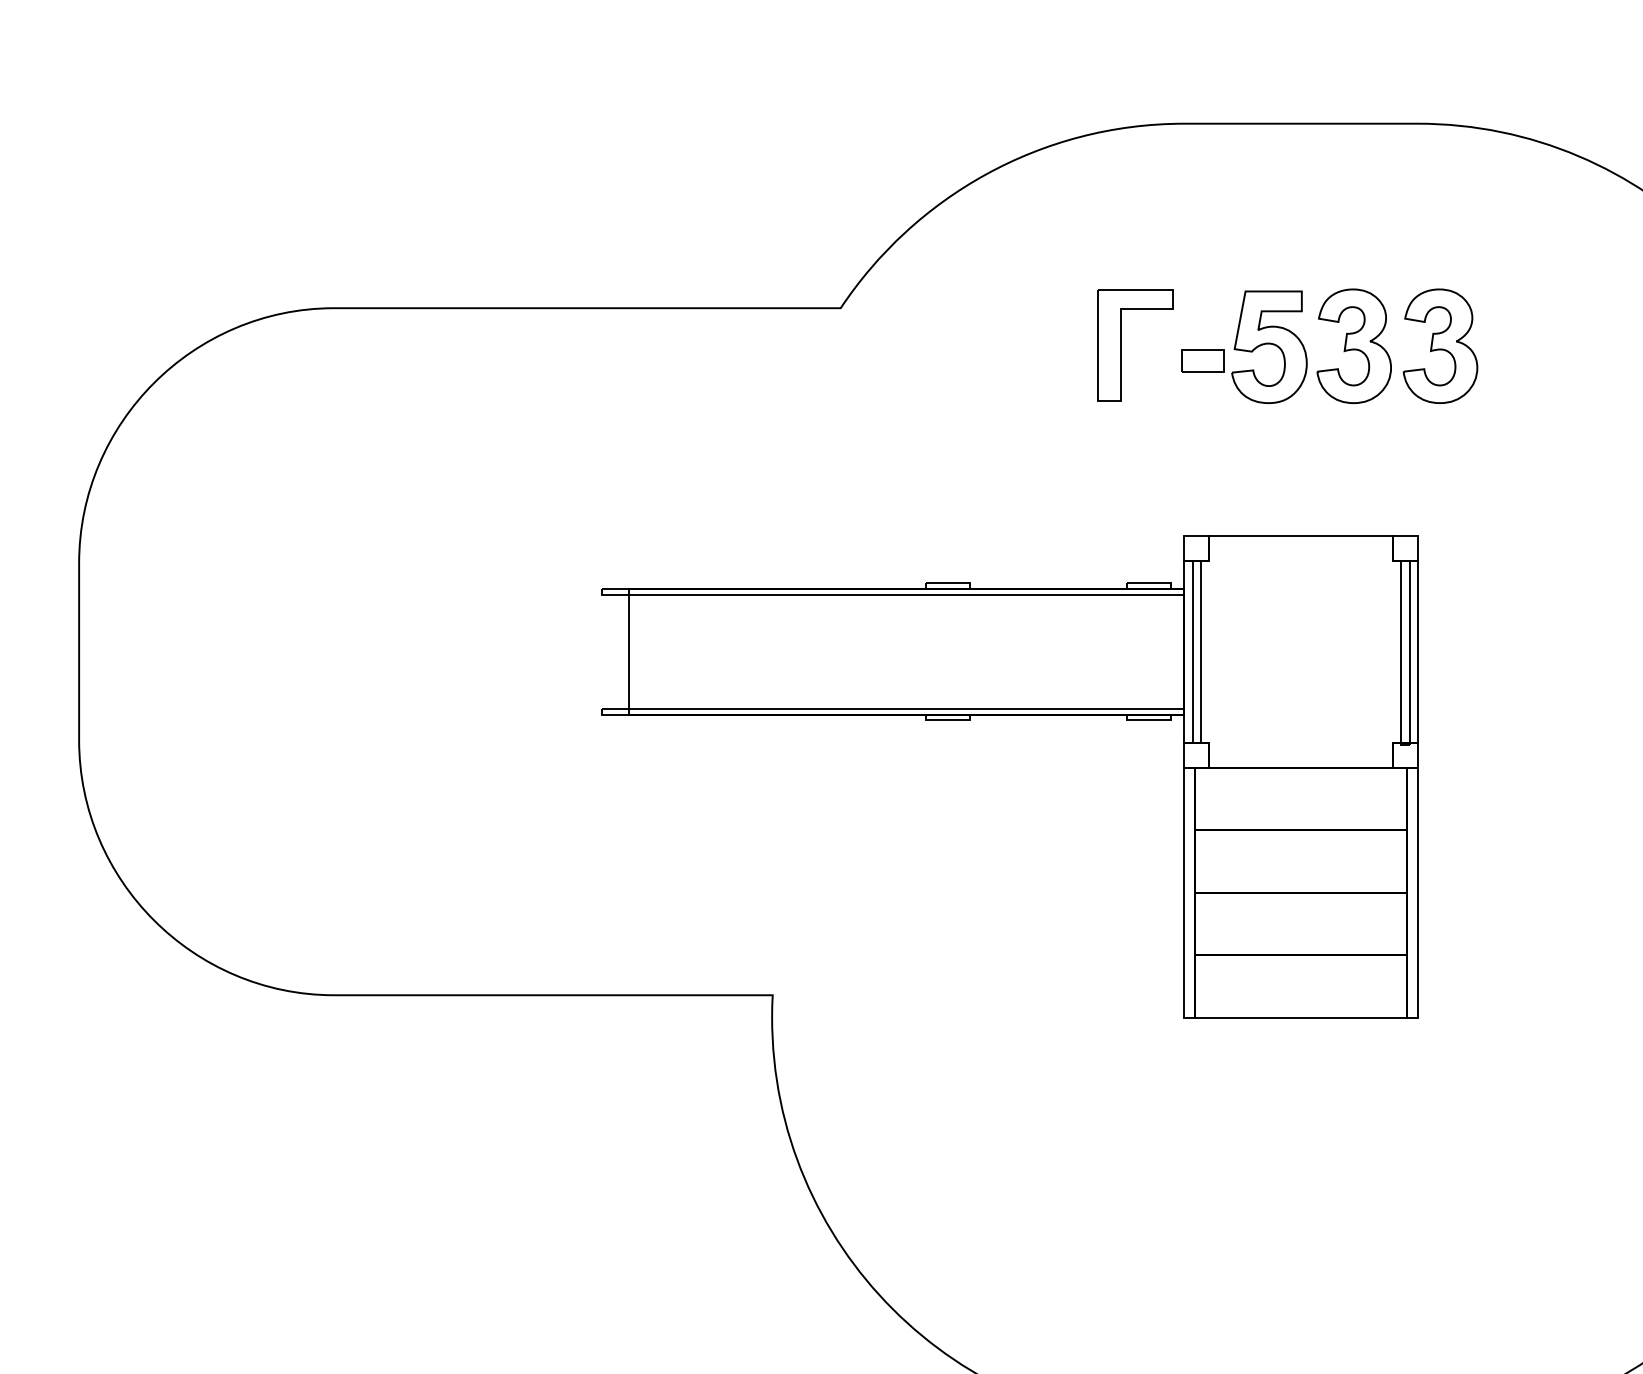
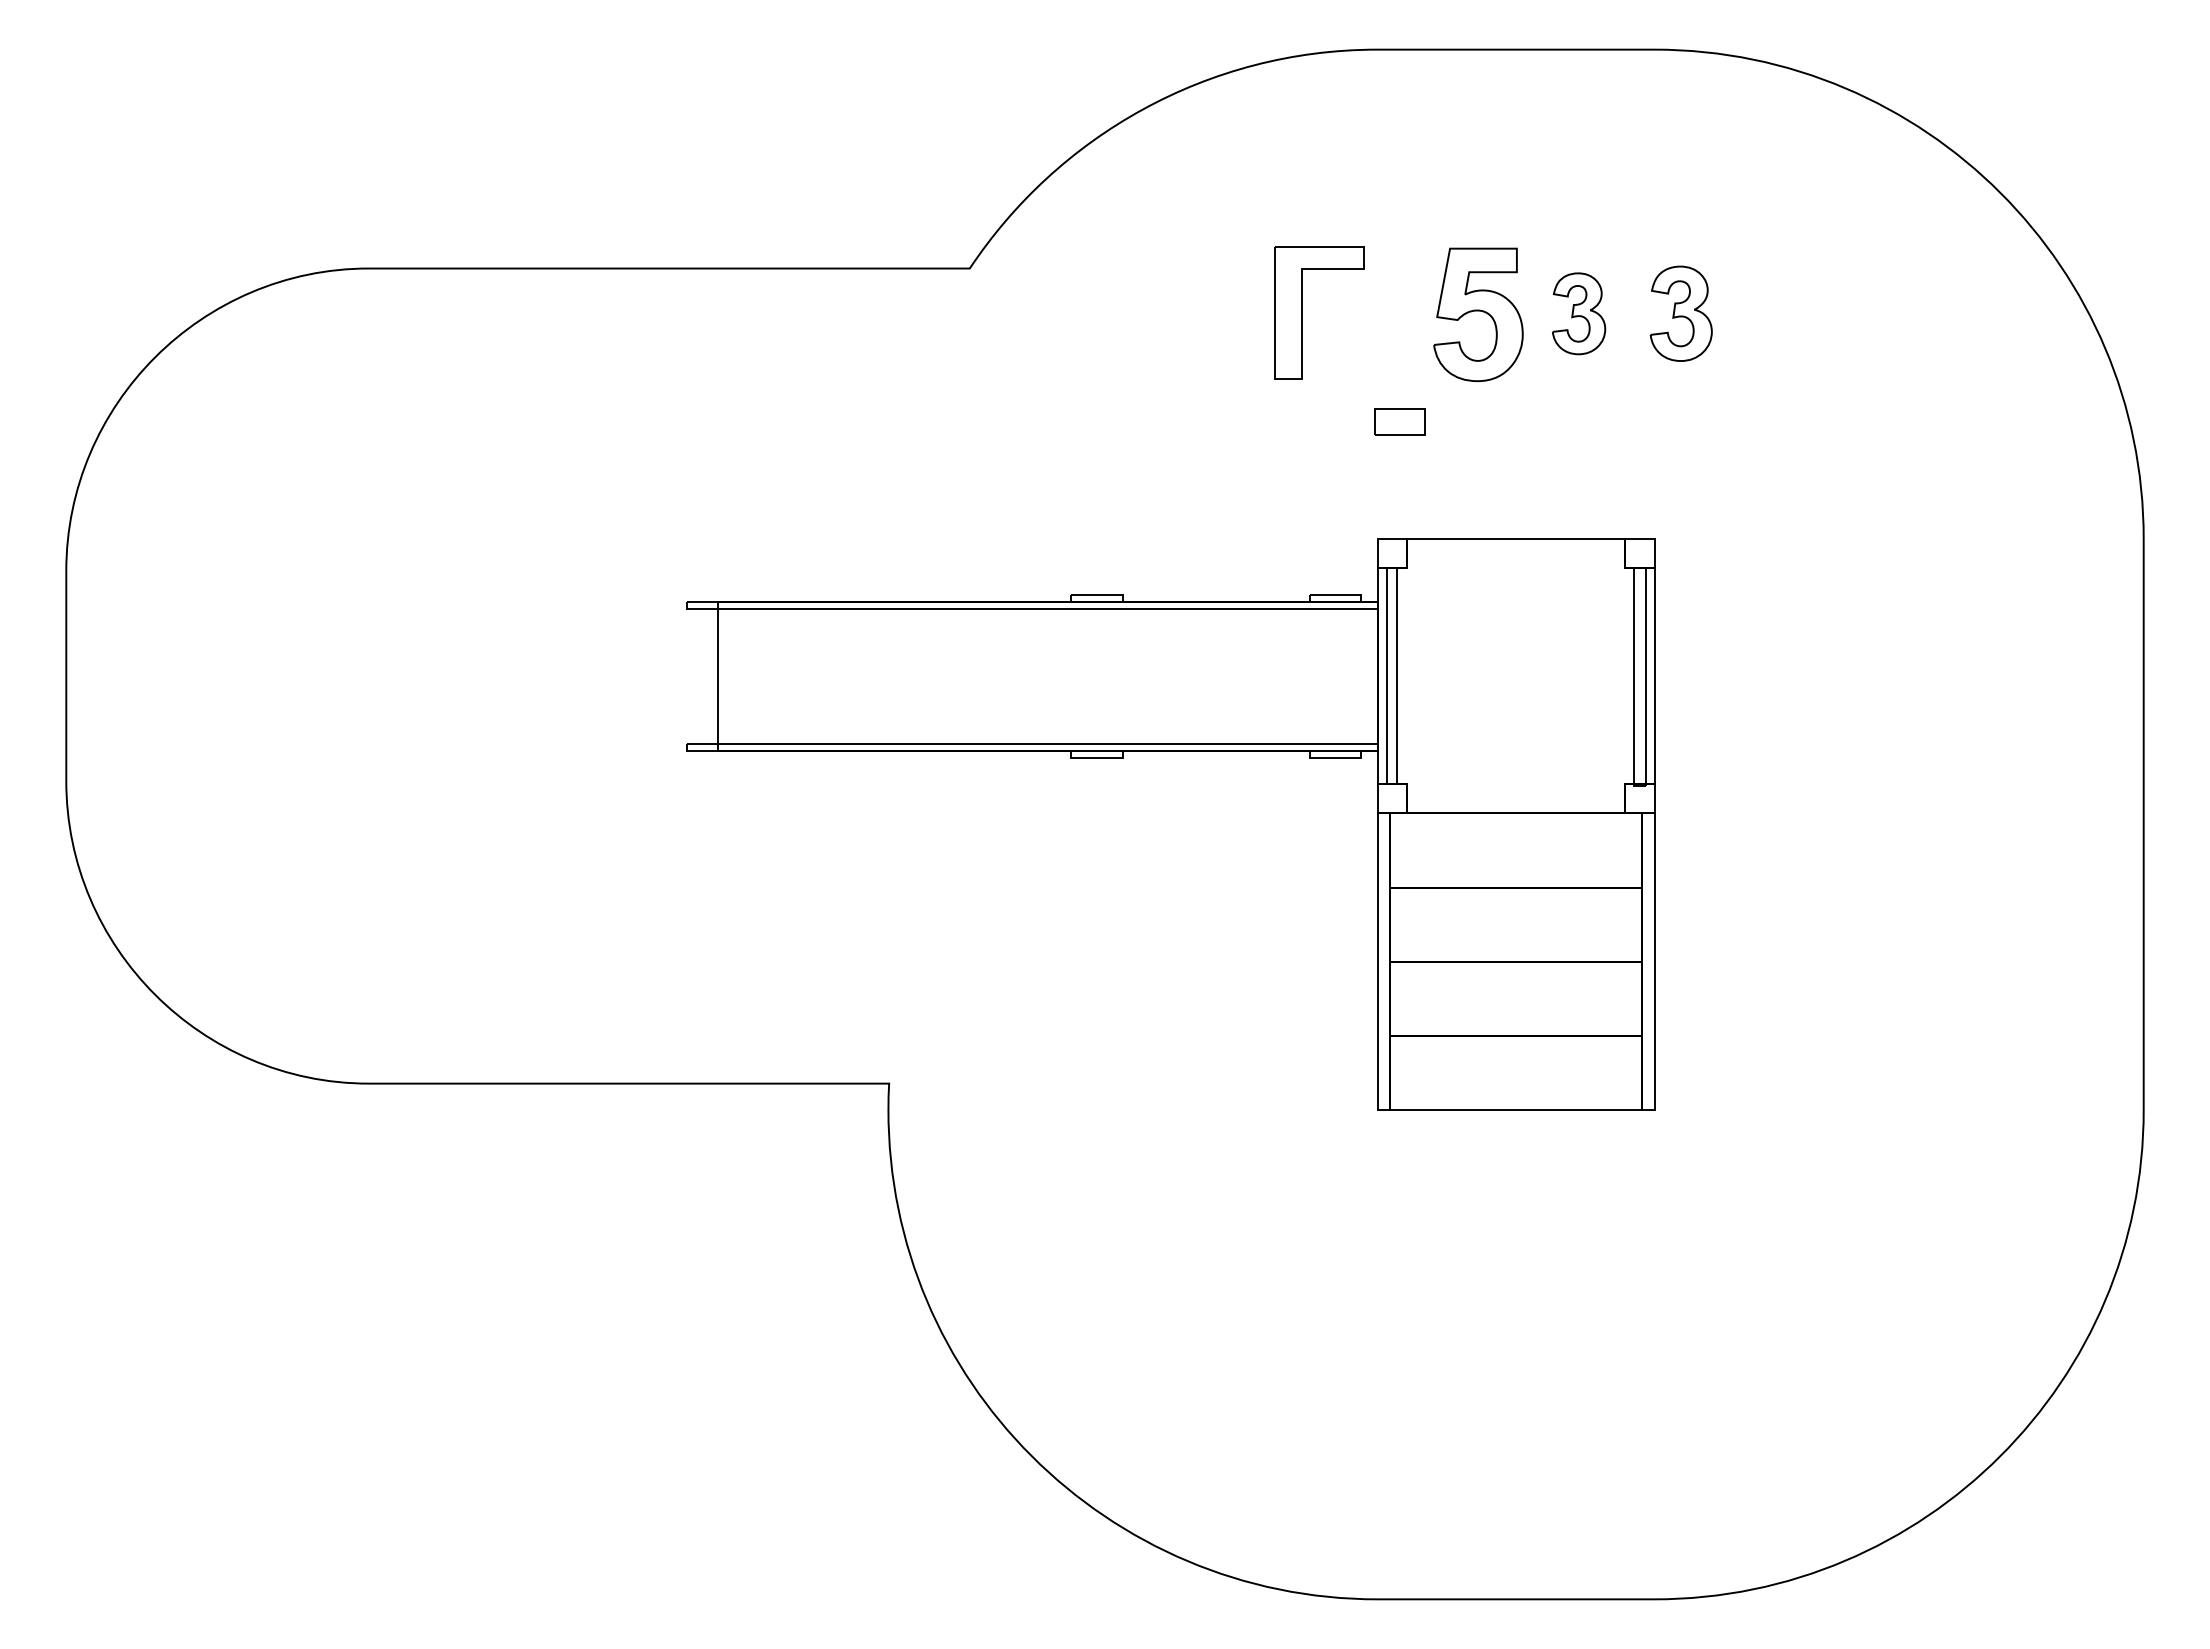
part: (1353, 346) -> (1578, 313), size x0.6
part: (1439, 346) -> (1680, 313), size x0.7
part: (1202, 360) -> (1399, 421), moved

